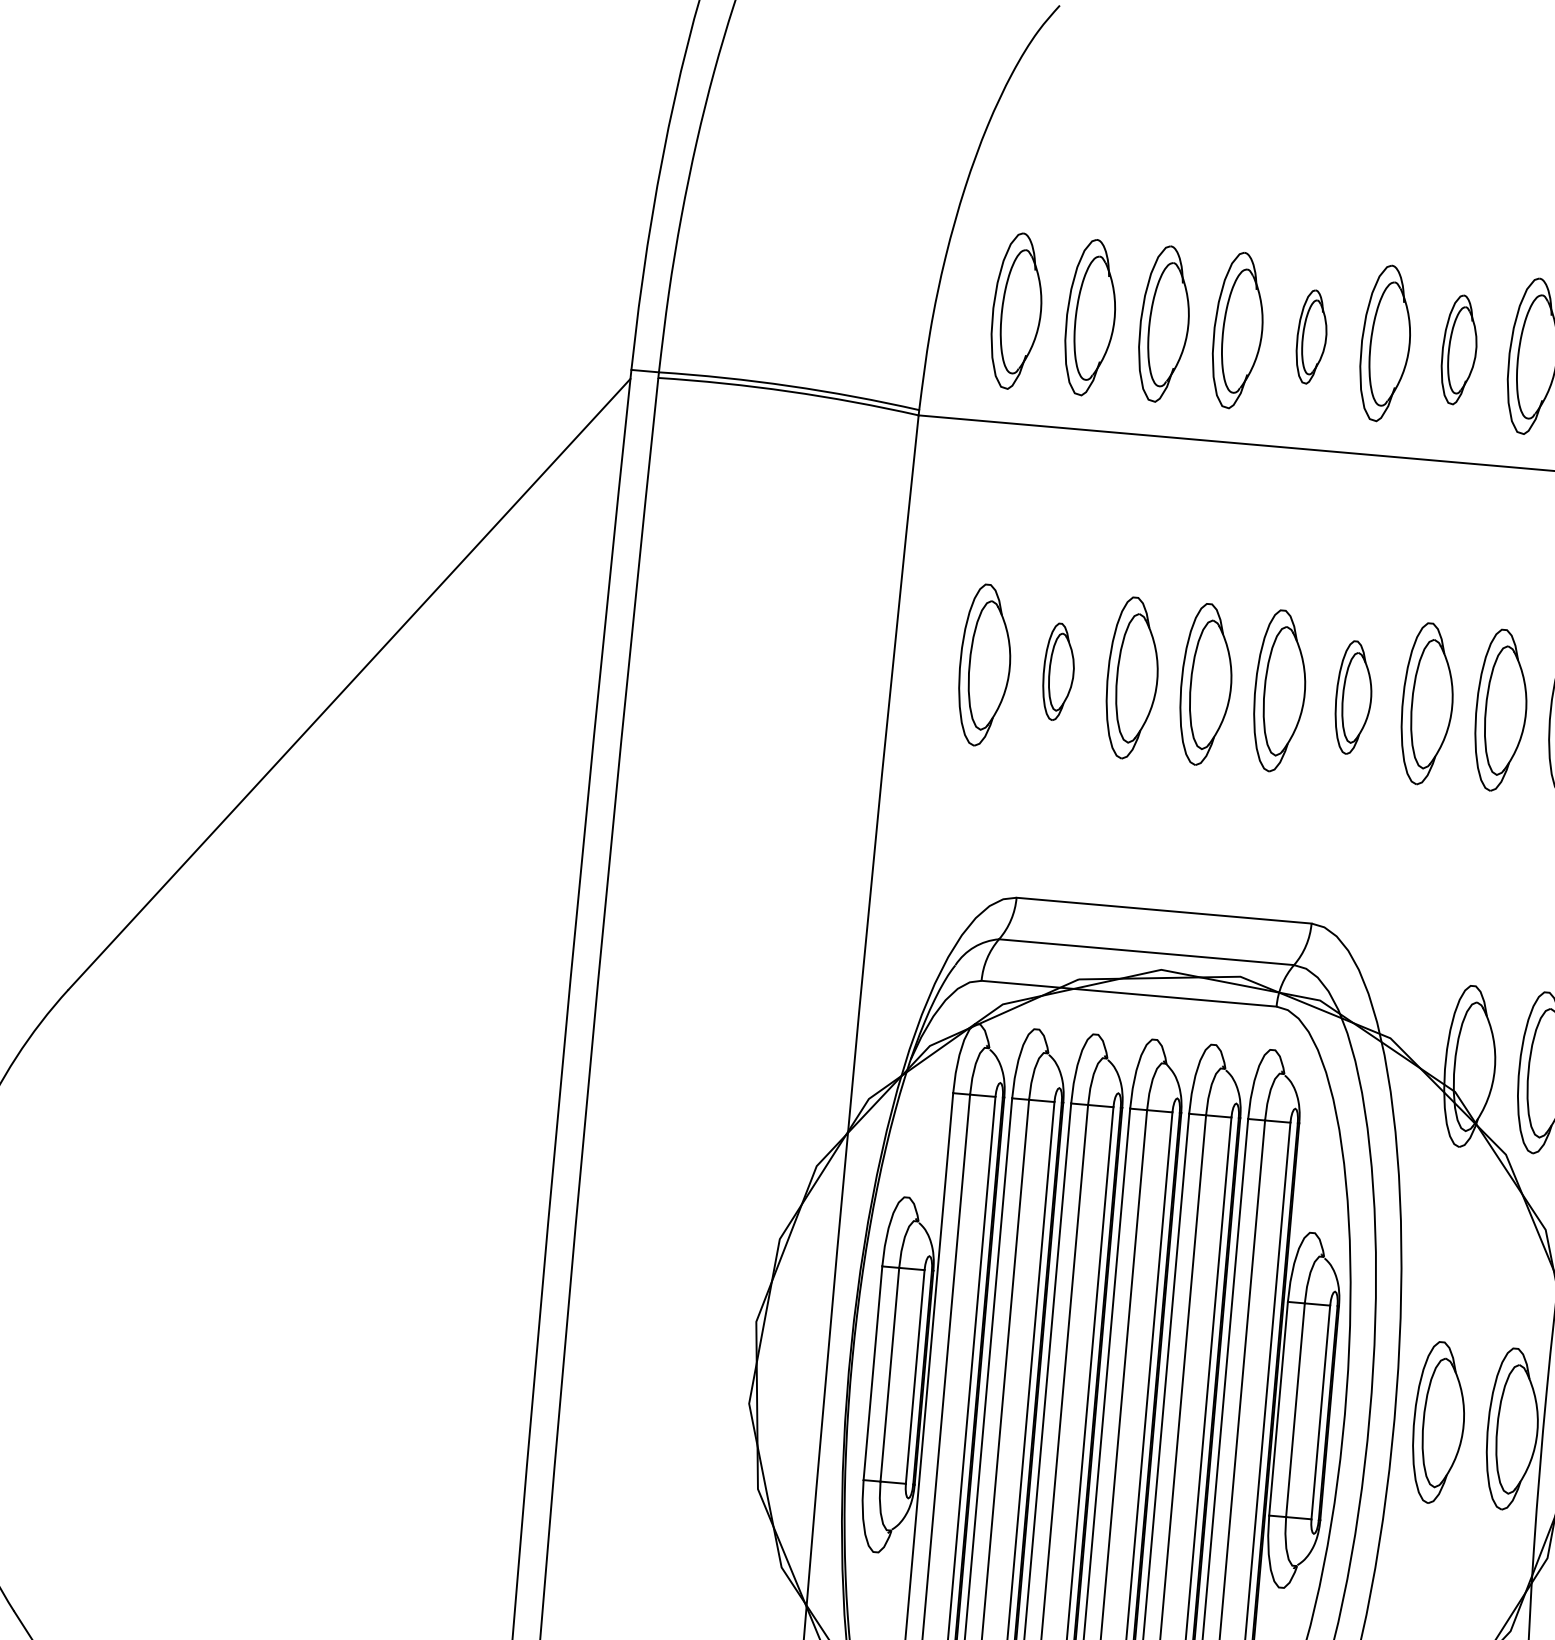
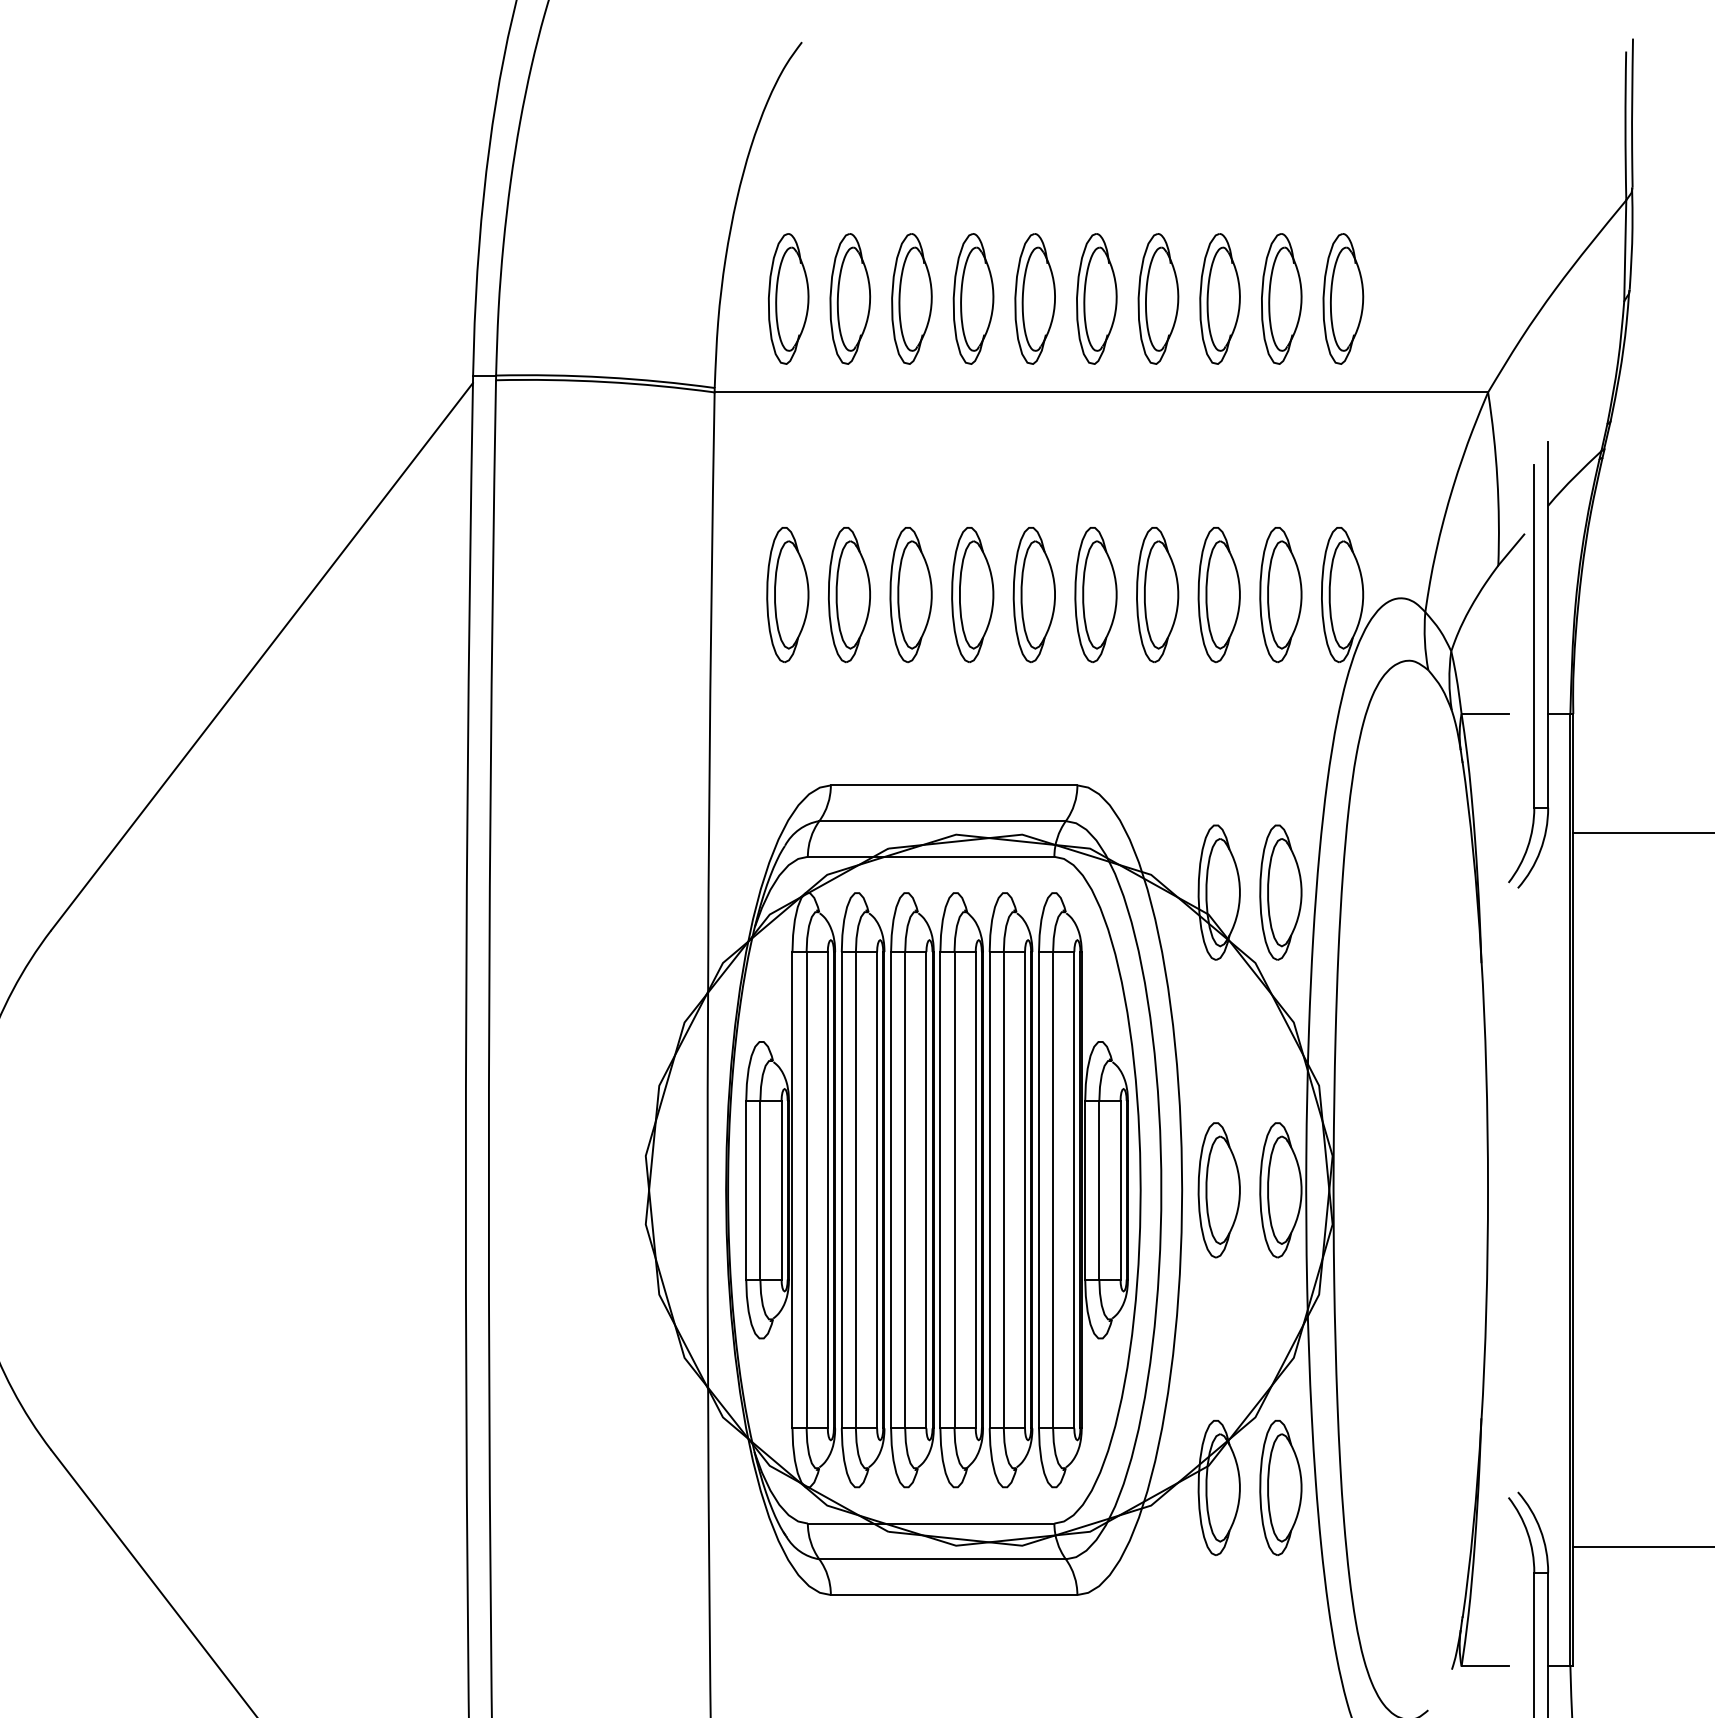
part: (1311, 336) -> (1034, 298), size x1.67
part: (1459, 349) -> (1158, 298), size x1.43
part: (1058, 672) -> (849, 595), size x1.67
part: (1353, 698) -> (1095, 595), size x1.43

